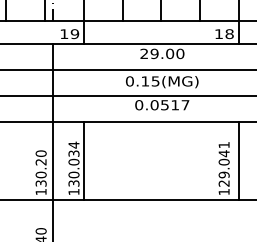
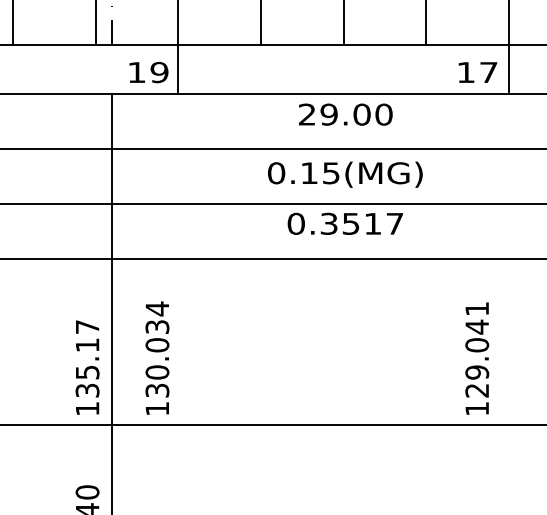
text: (229, 34) -> (488, 73), 18 -> 17
text: (154, 105) -> (328, 224), 0.0517 -> 0.3517
line: (83, 160) -> (177, 341), removed
line: (239, 160) -> (509, 341), removed
text: (40, 164) -> (86, 350), 130.20 -> 135.17

